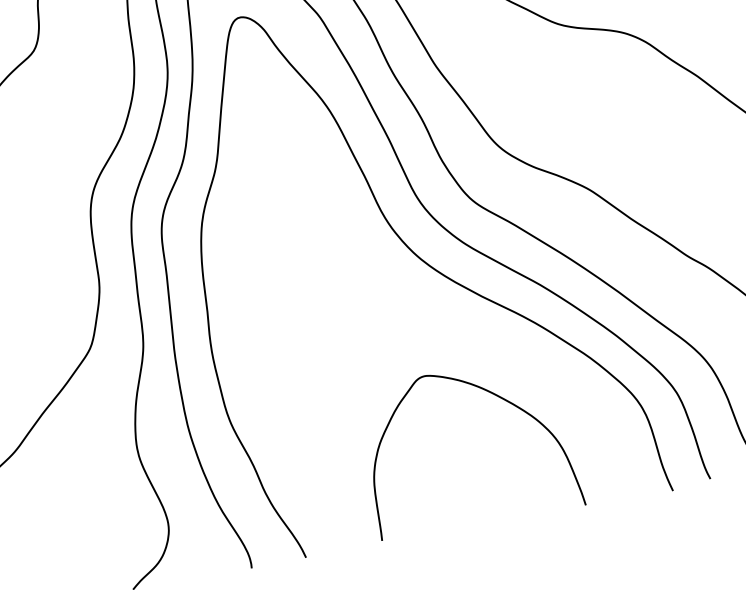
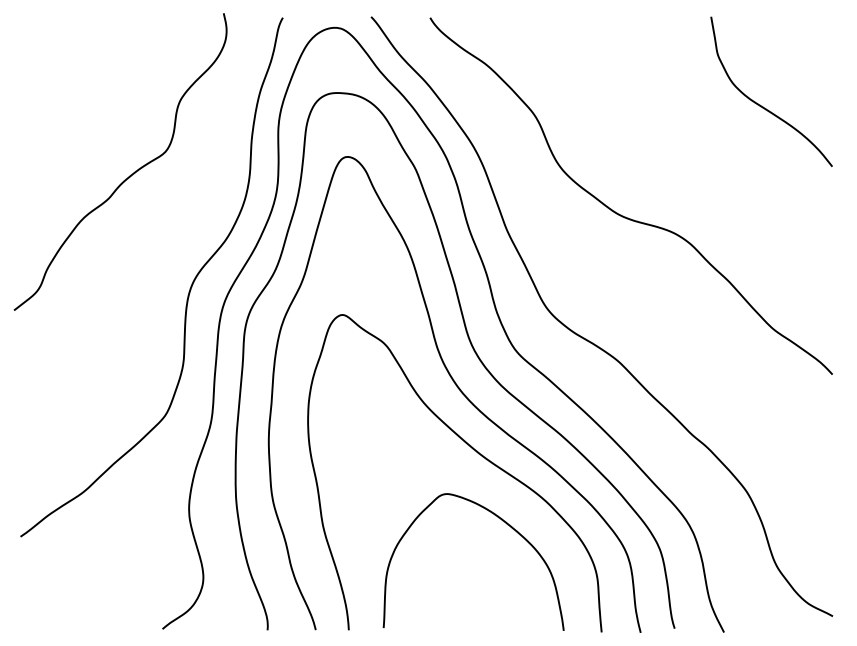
curve: (445, 321) -> (473, 450), added

